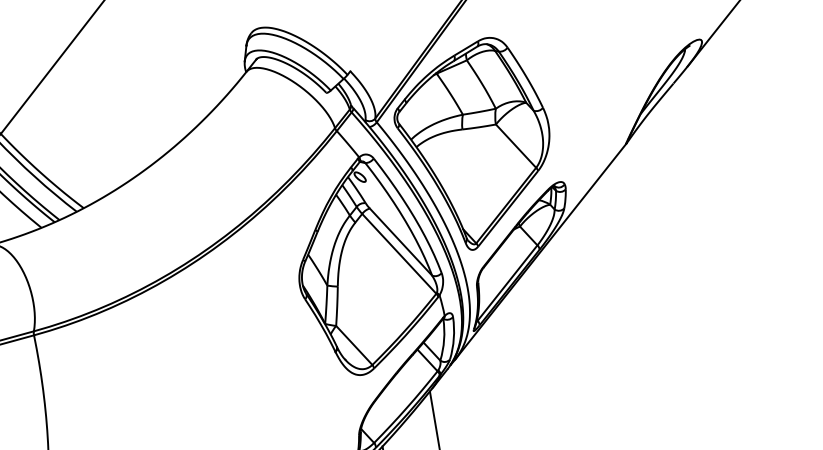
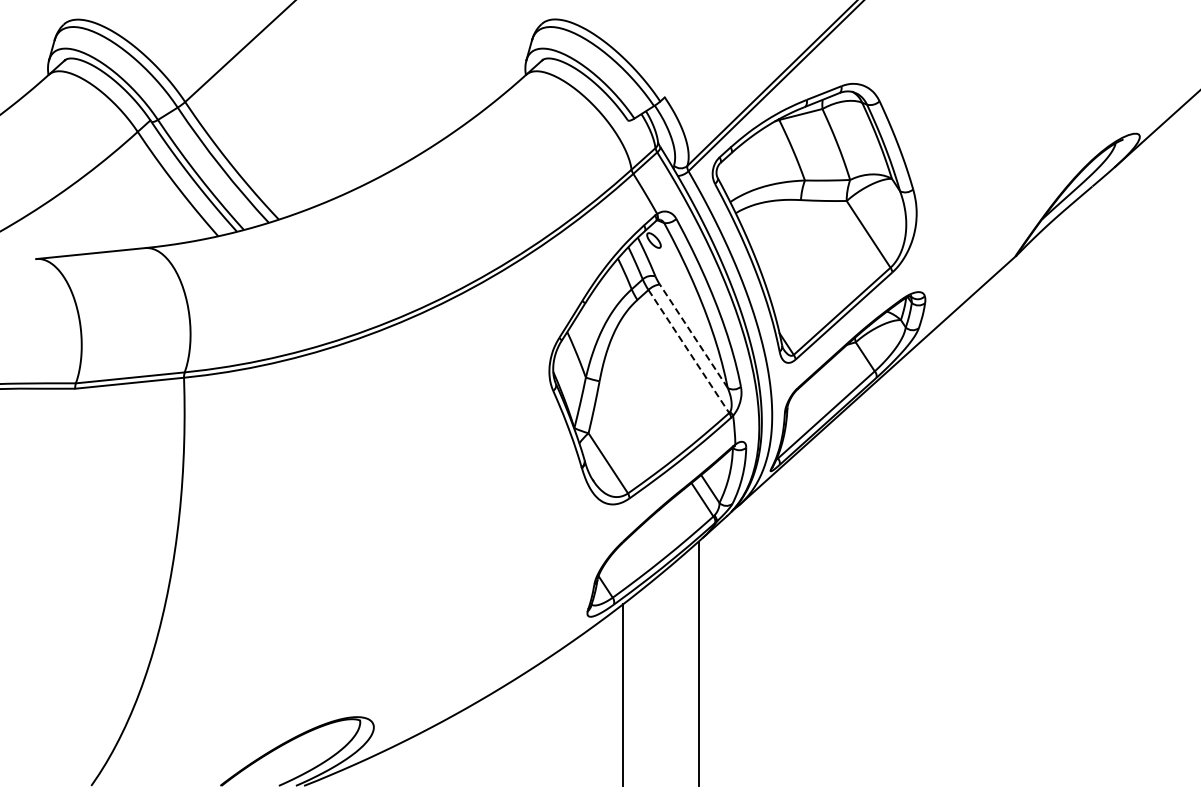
line: (400, 242) -> (693, 336), solid -> dashed
line: (399, 253) -> (688, 351), solid -> dashed

